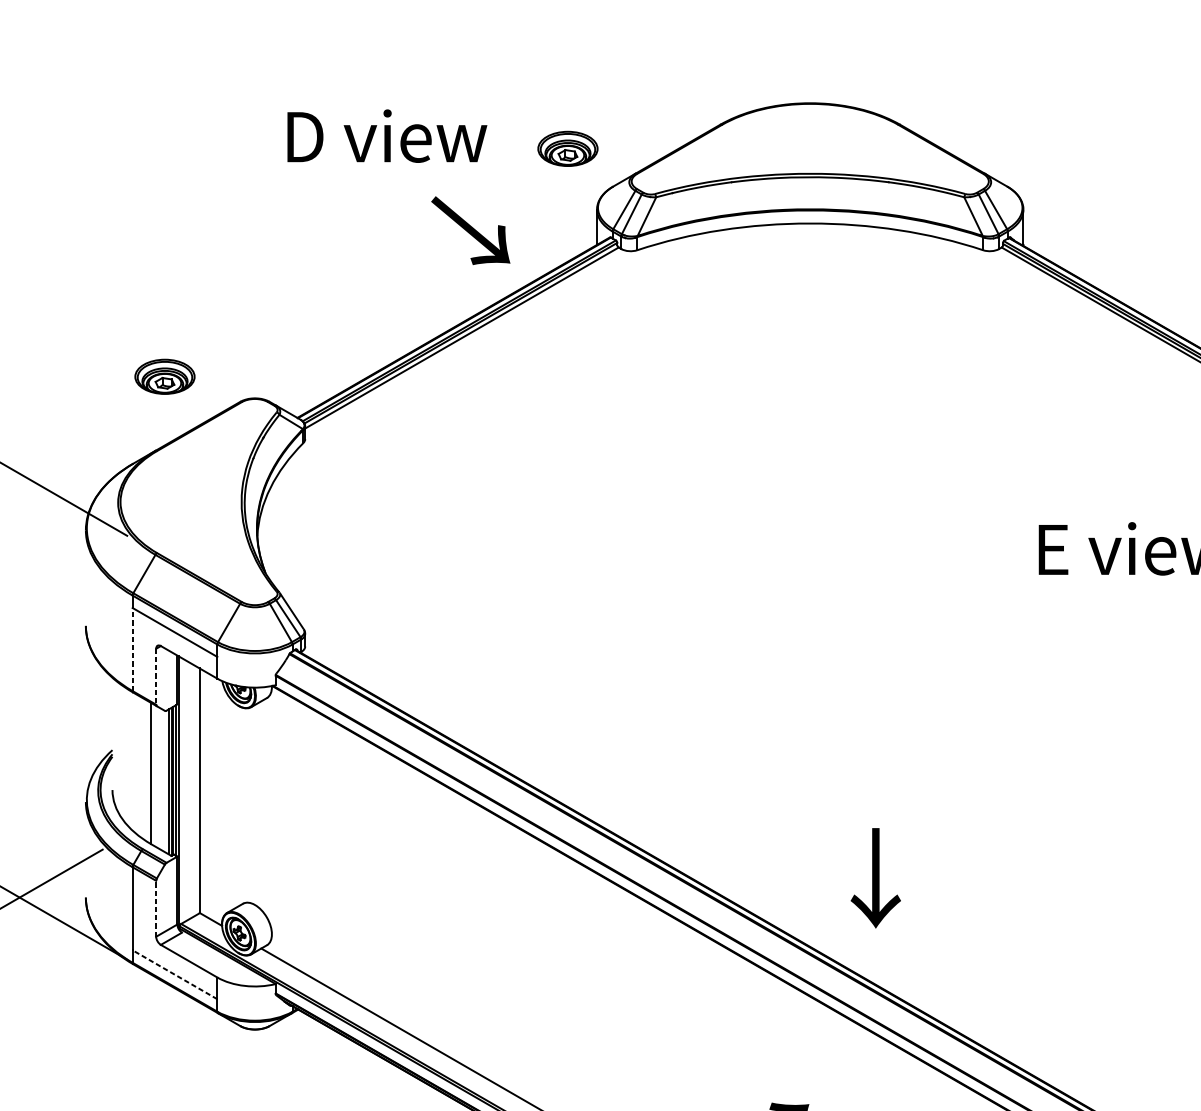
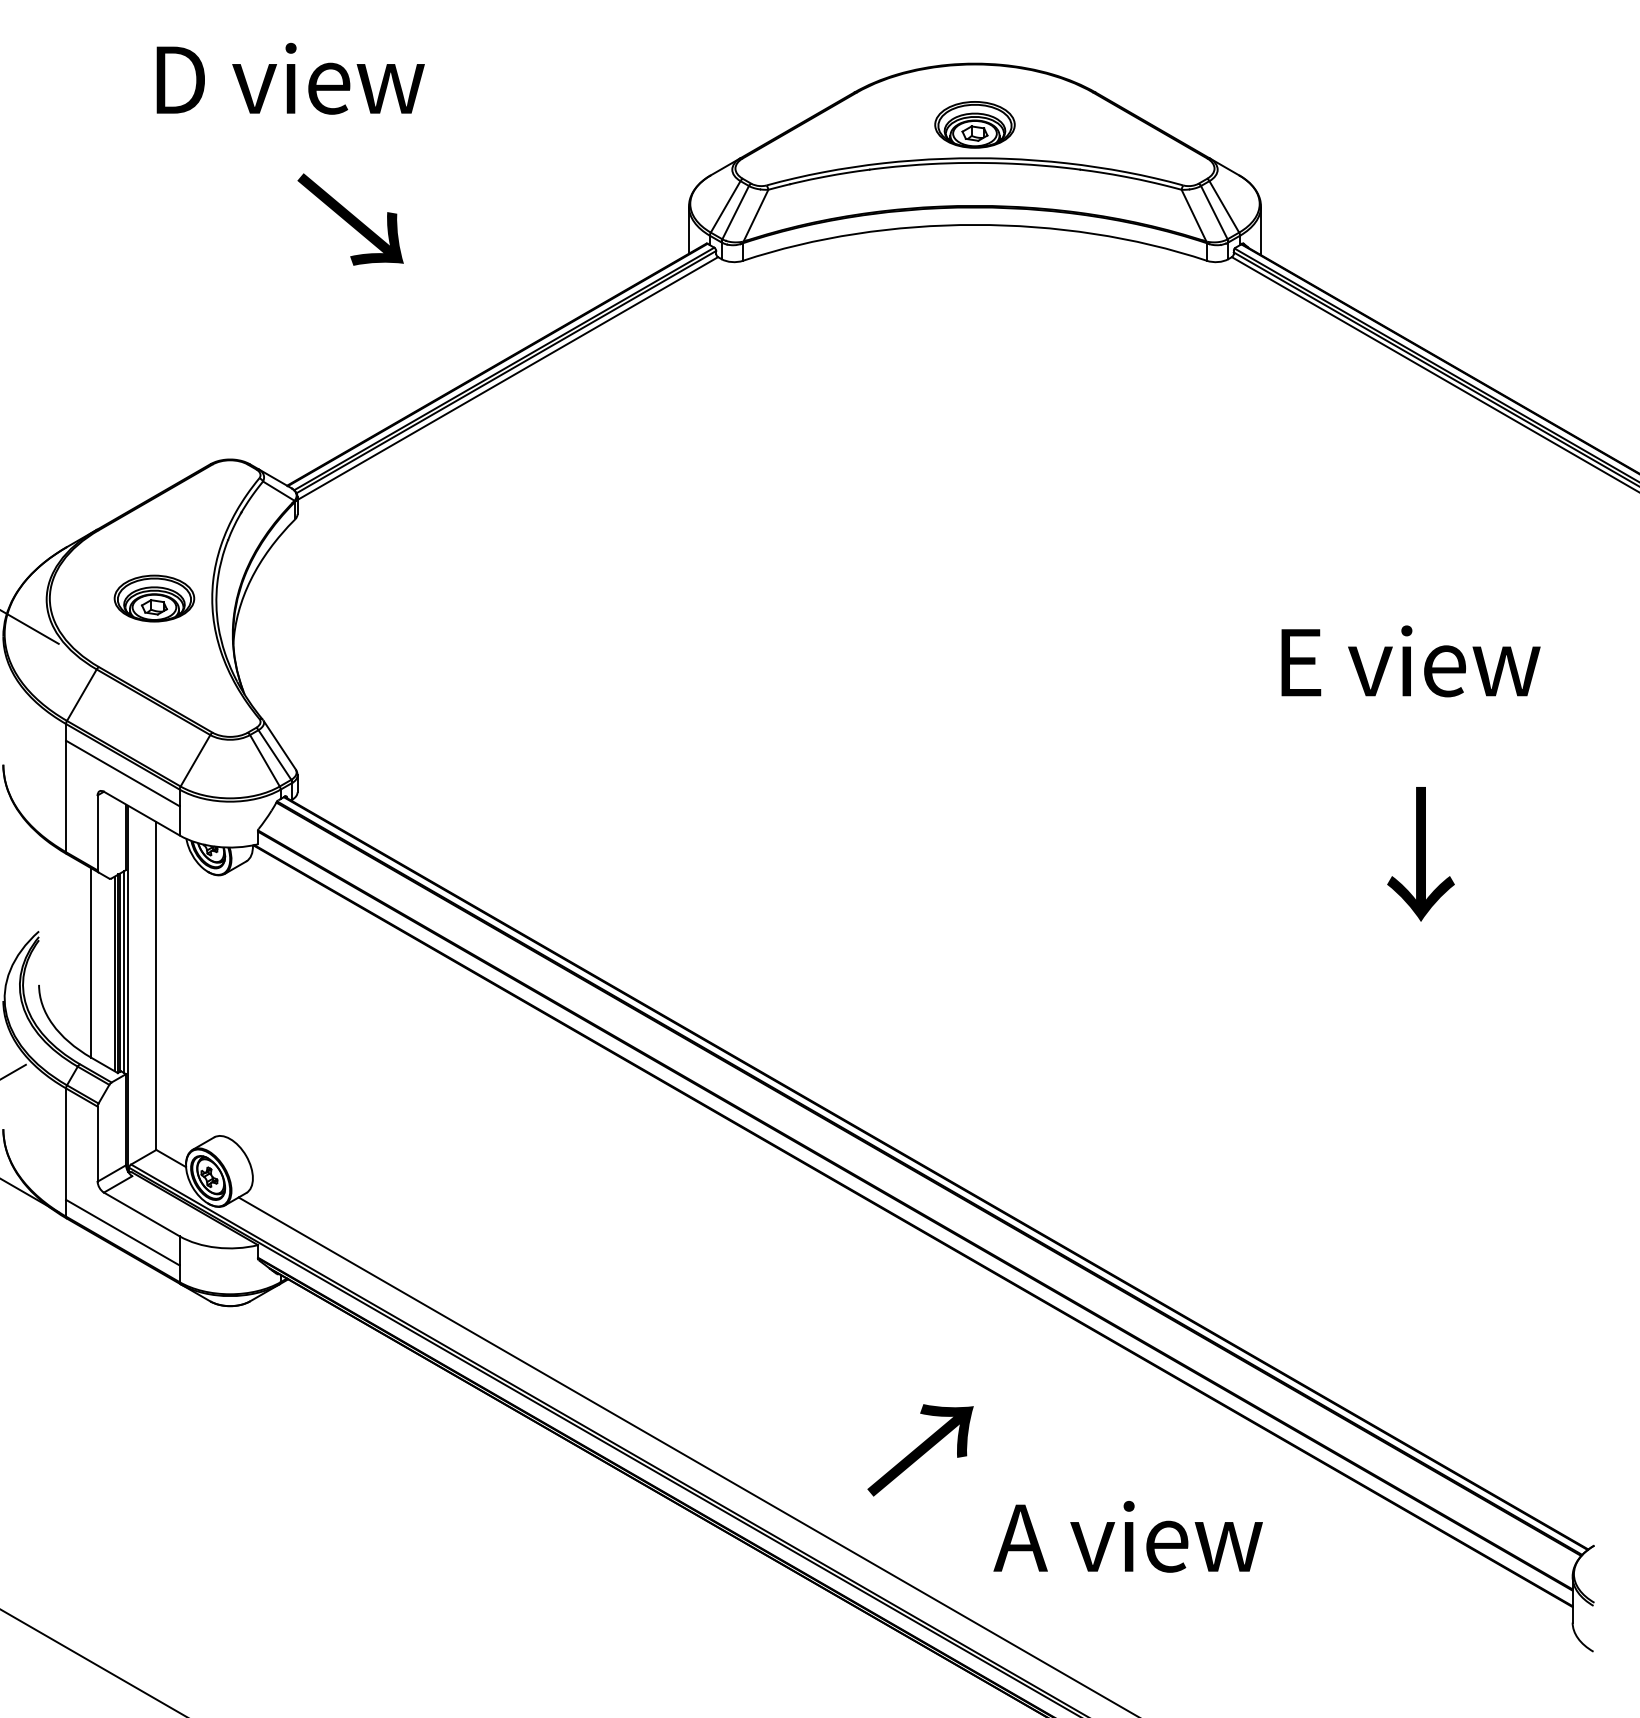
text: (387, 135) -> (290, 78), moved
part: (567, 148) -> (974, 124), moved
text: (470, 230) -> (350, 219), moved
part: (165, 376) -> (154, 598), moved
line: (132, 649) -> (66, 796), dashed -> solid
line: (156, 676) -> (97, 832), dashed -> solid
text: (875, 878) -> (1420, 854), moved
line: (156, 909) -> (97, 1144), dashed -> solid
line: (174, 974) -> (122, 1232), dashed -> solid

